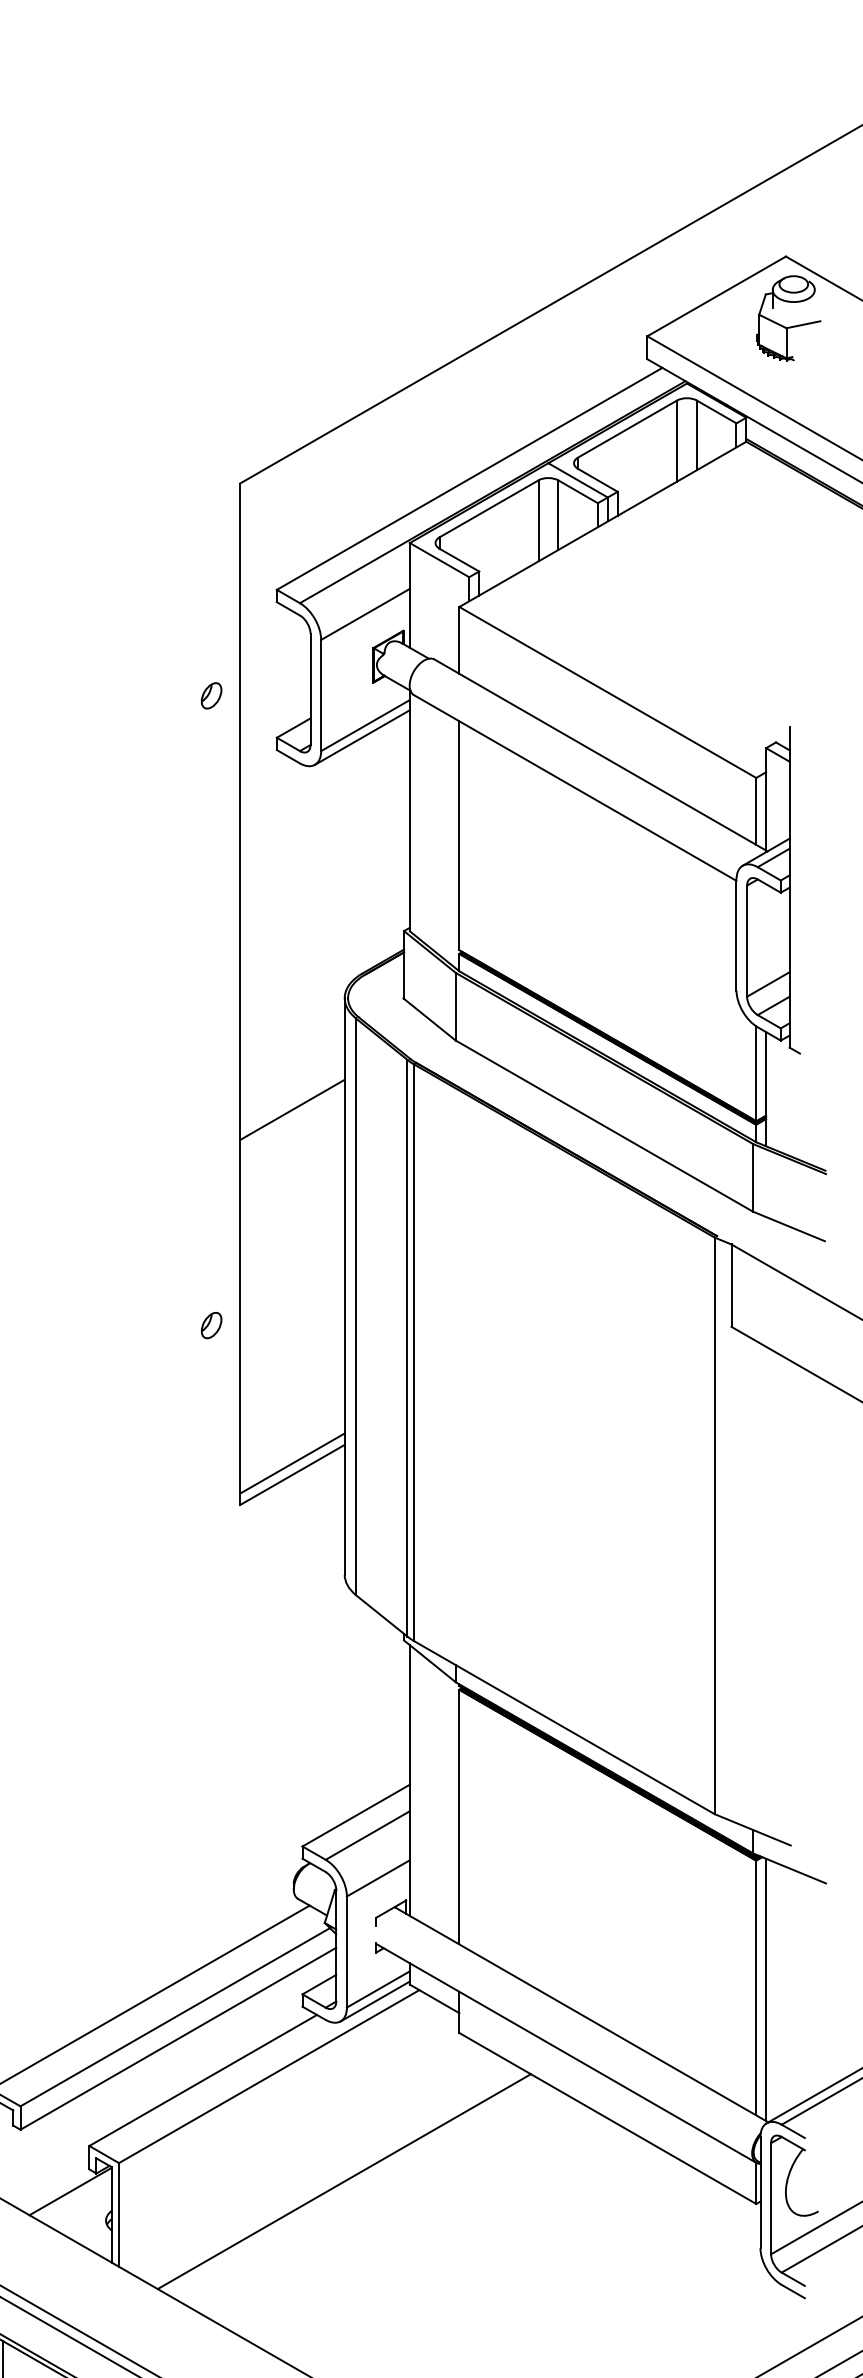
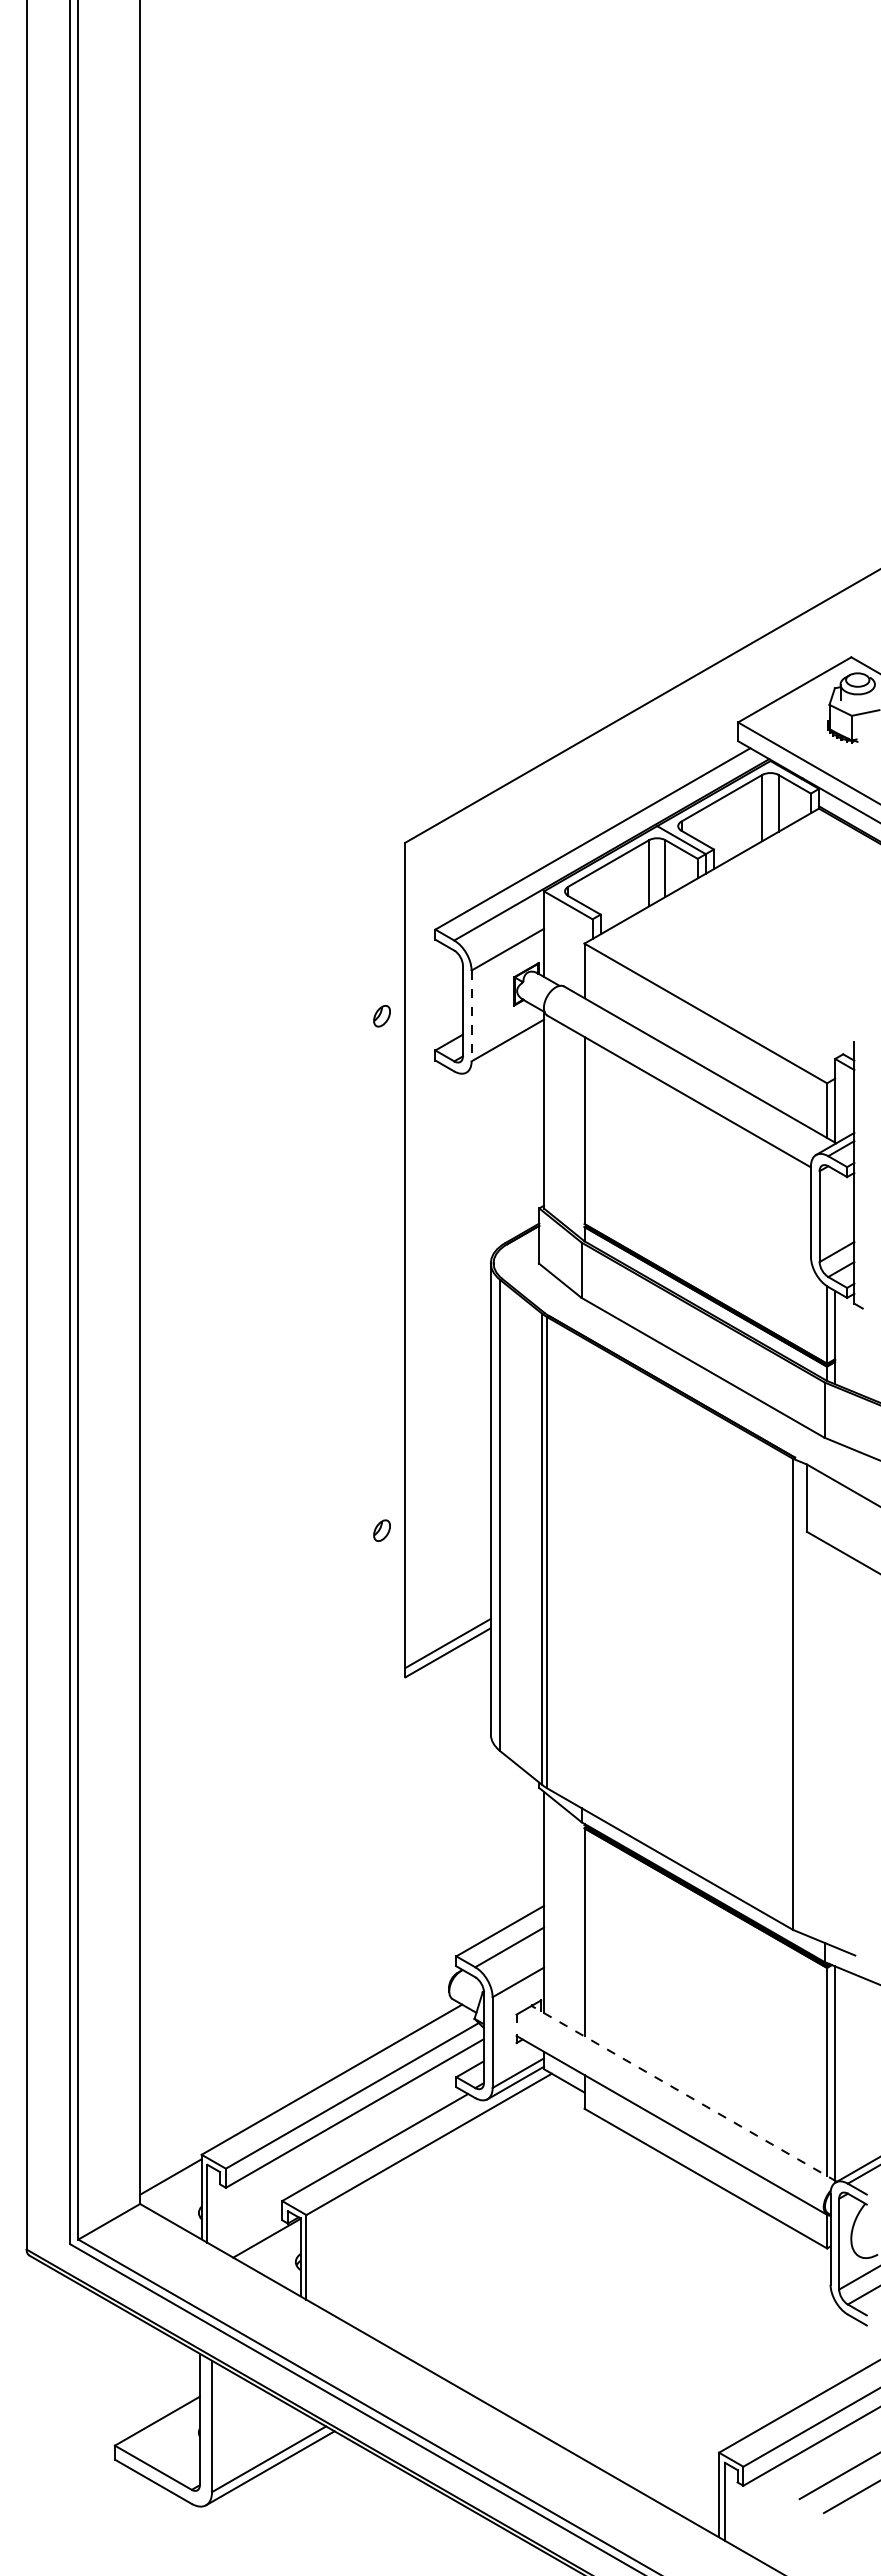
line: (321, 696) -> (471, 1016), solid -> dashed
line: (362, 736) -> (505, 1049), removed
line: (291, 1109) -> (447, 1354), removed
line: (580, 2014) -> (683, 2093), solid -> dashed
line: (344, 2180) -> (490, 2229), removed

